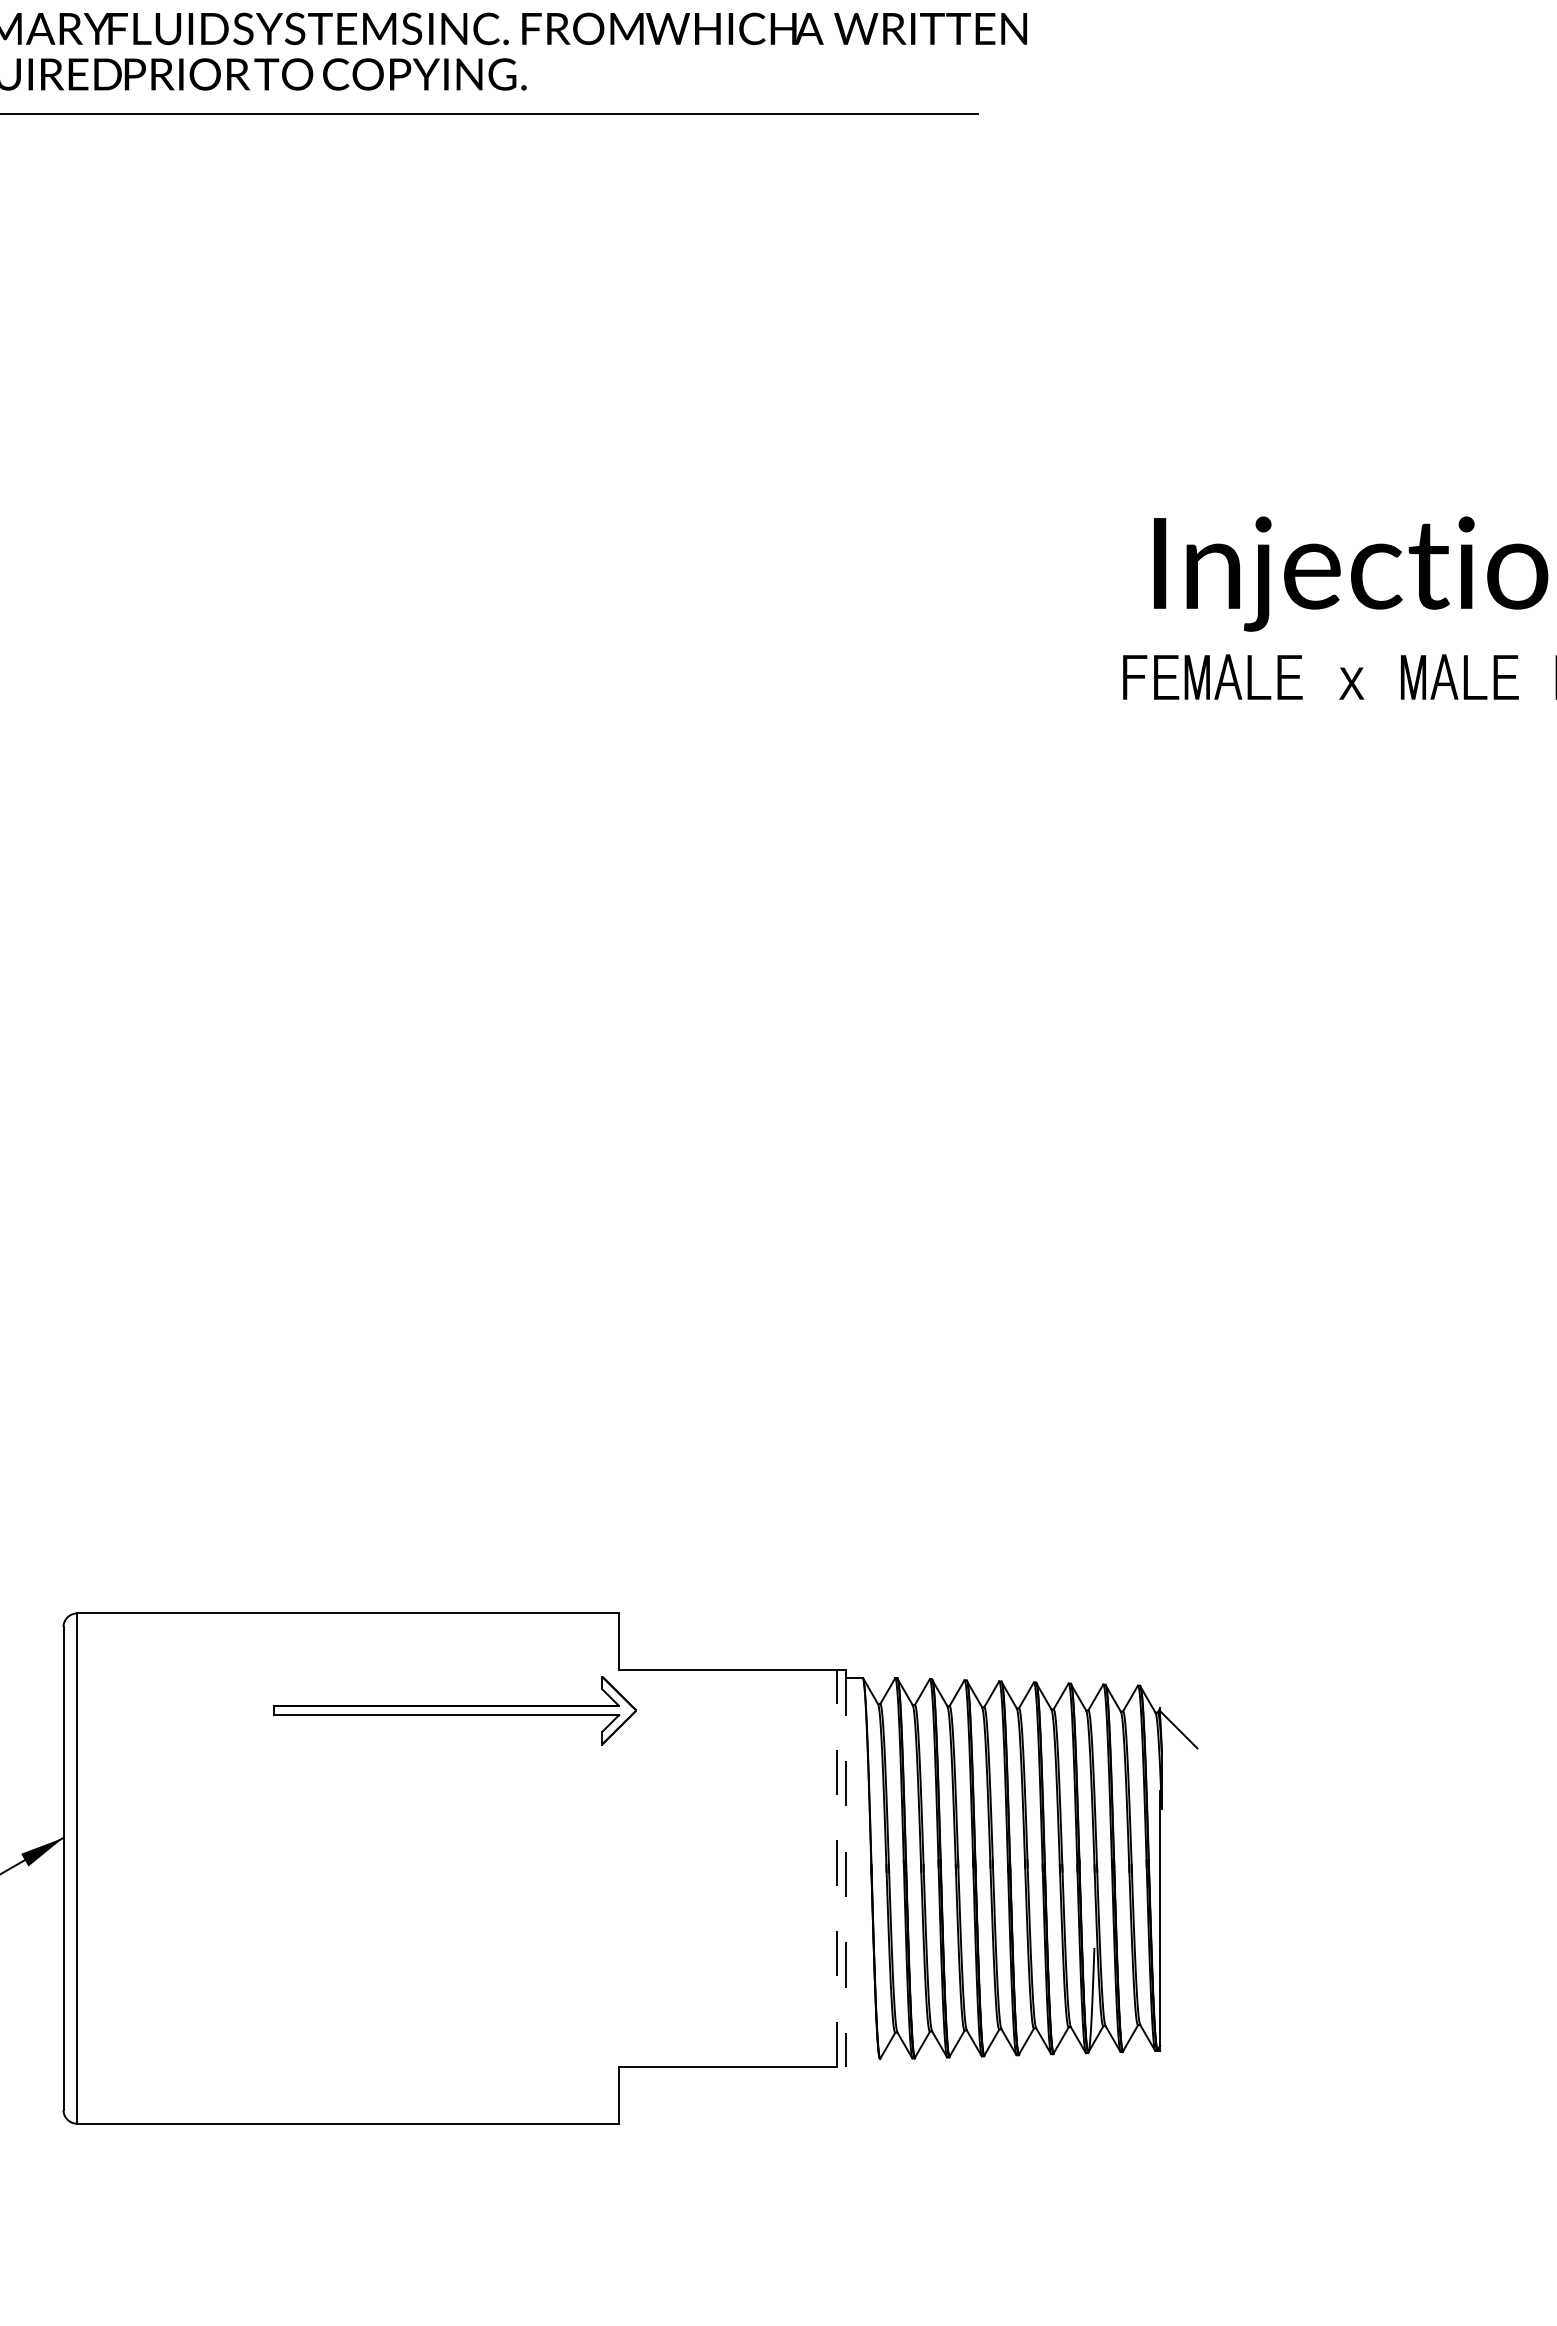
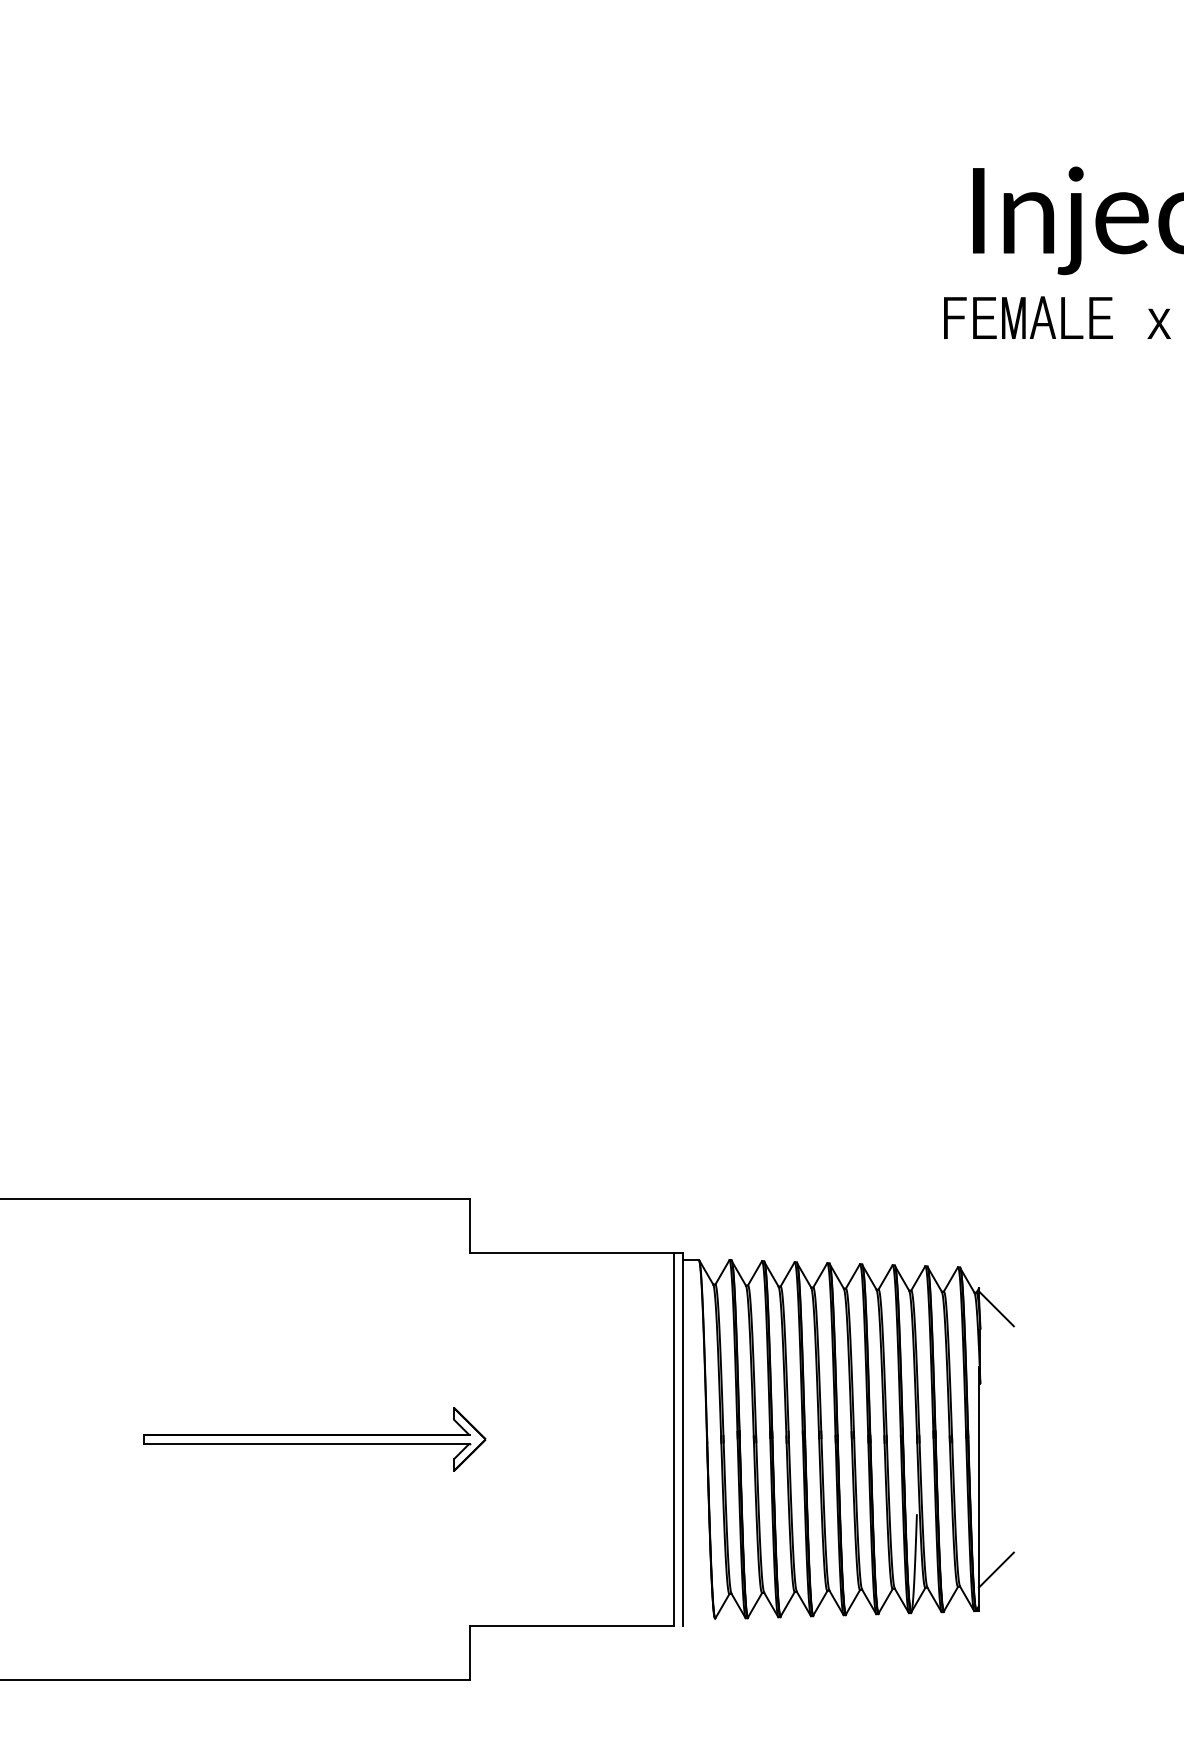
part: (454, 1710) -> (314, 1439), moved
line: (836, 1868) -> (674, 1439), dashed -> solid
line: (845, 1869) -> (682, 1440), dashed -> solid
line: (1178, 2006) -> (996, 1569), added

